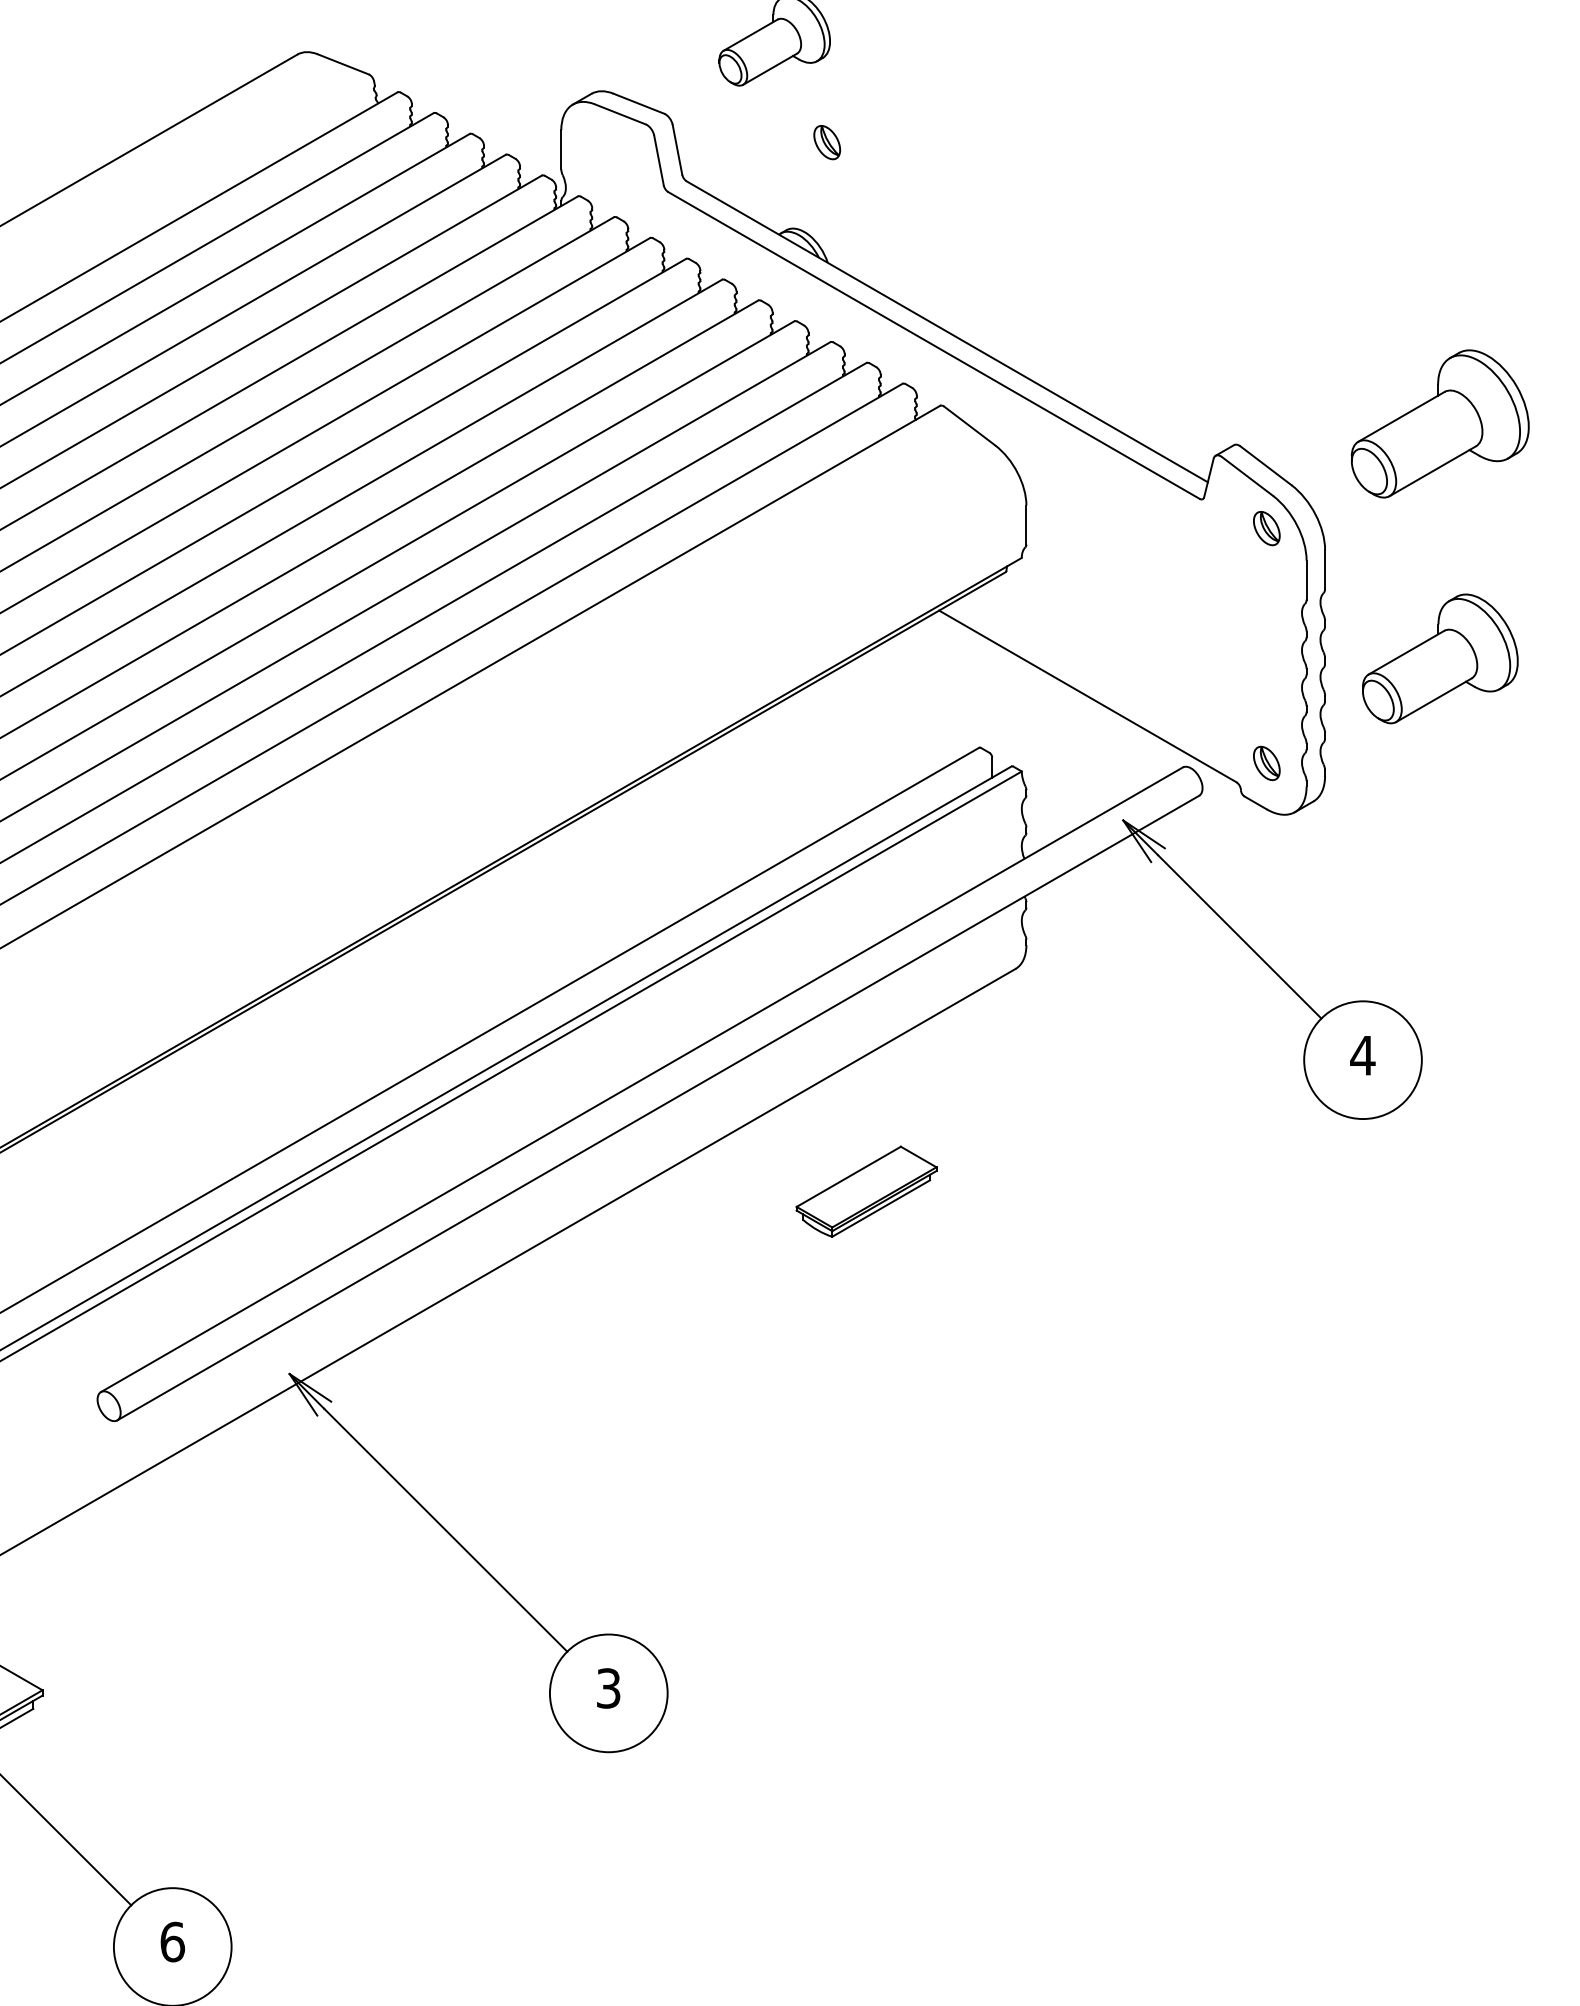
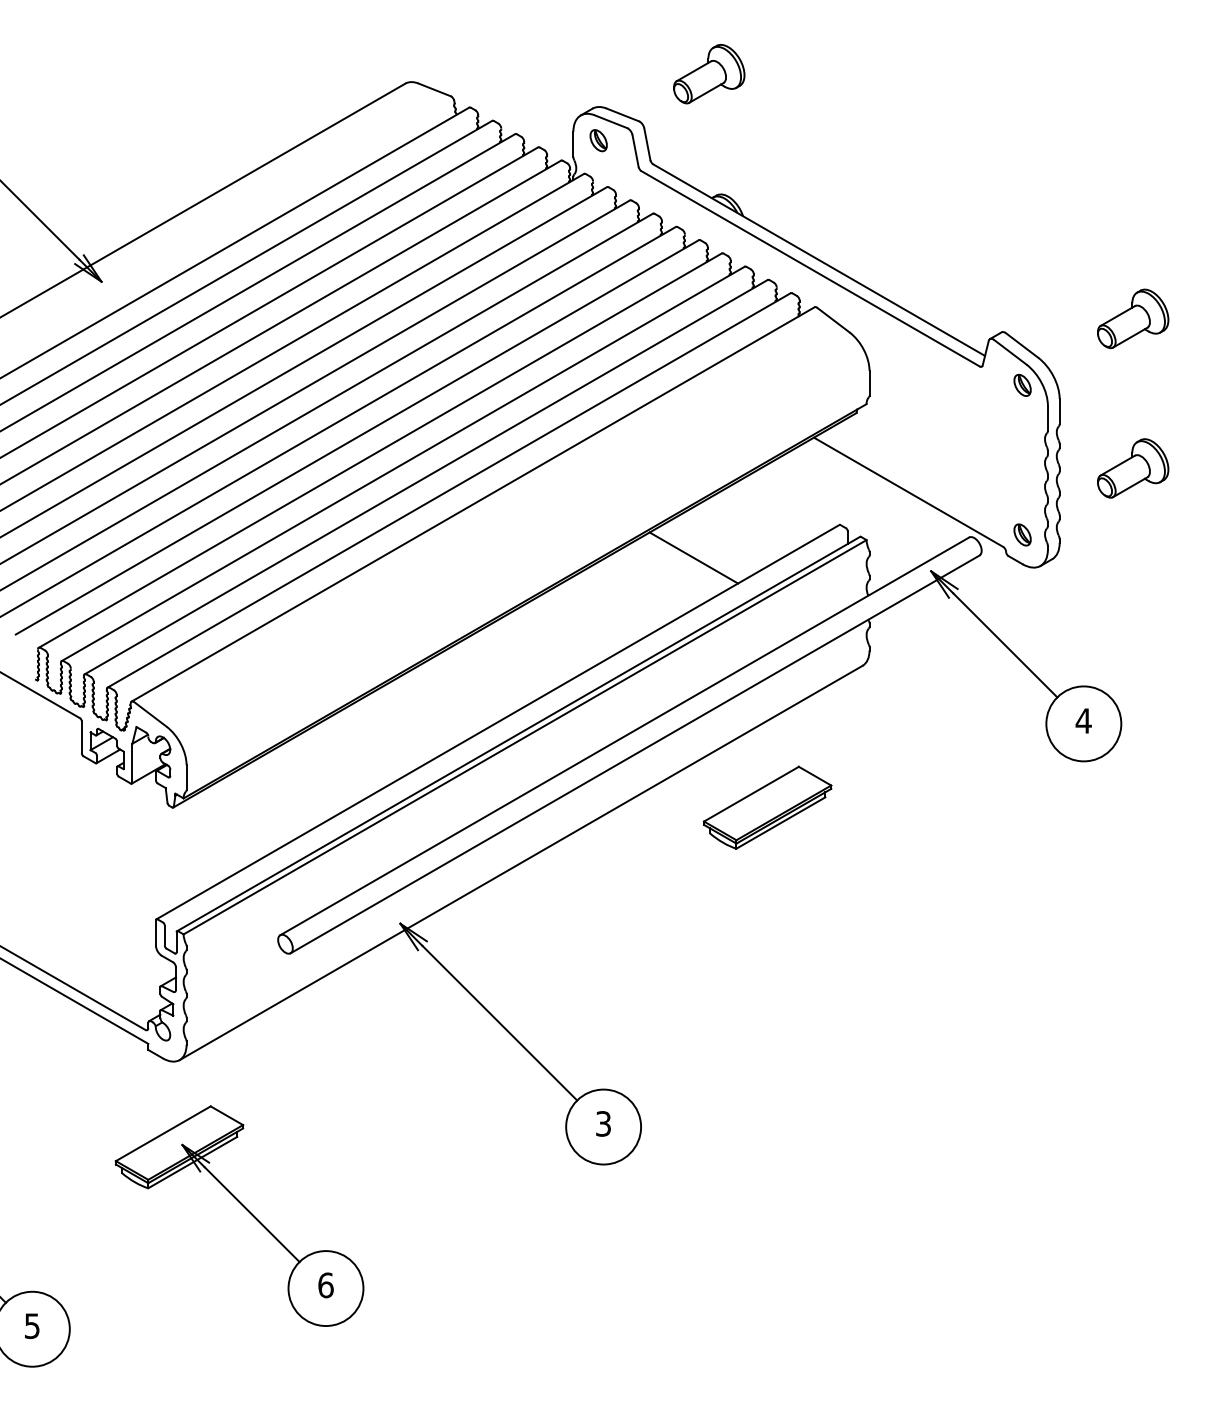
part: (826, 142) -> (598, 140), moved
part: (1441, 423) -> (1133, 318), size x0.62
part: (1441, 659) -> (1133, 468), size x0.71
line: (749, 798) -> (693, 557), added
part: (866, 1191) -> (767, 807), size x1.43

